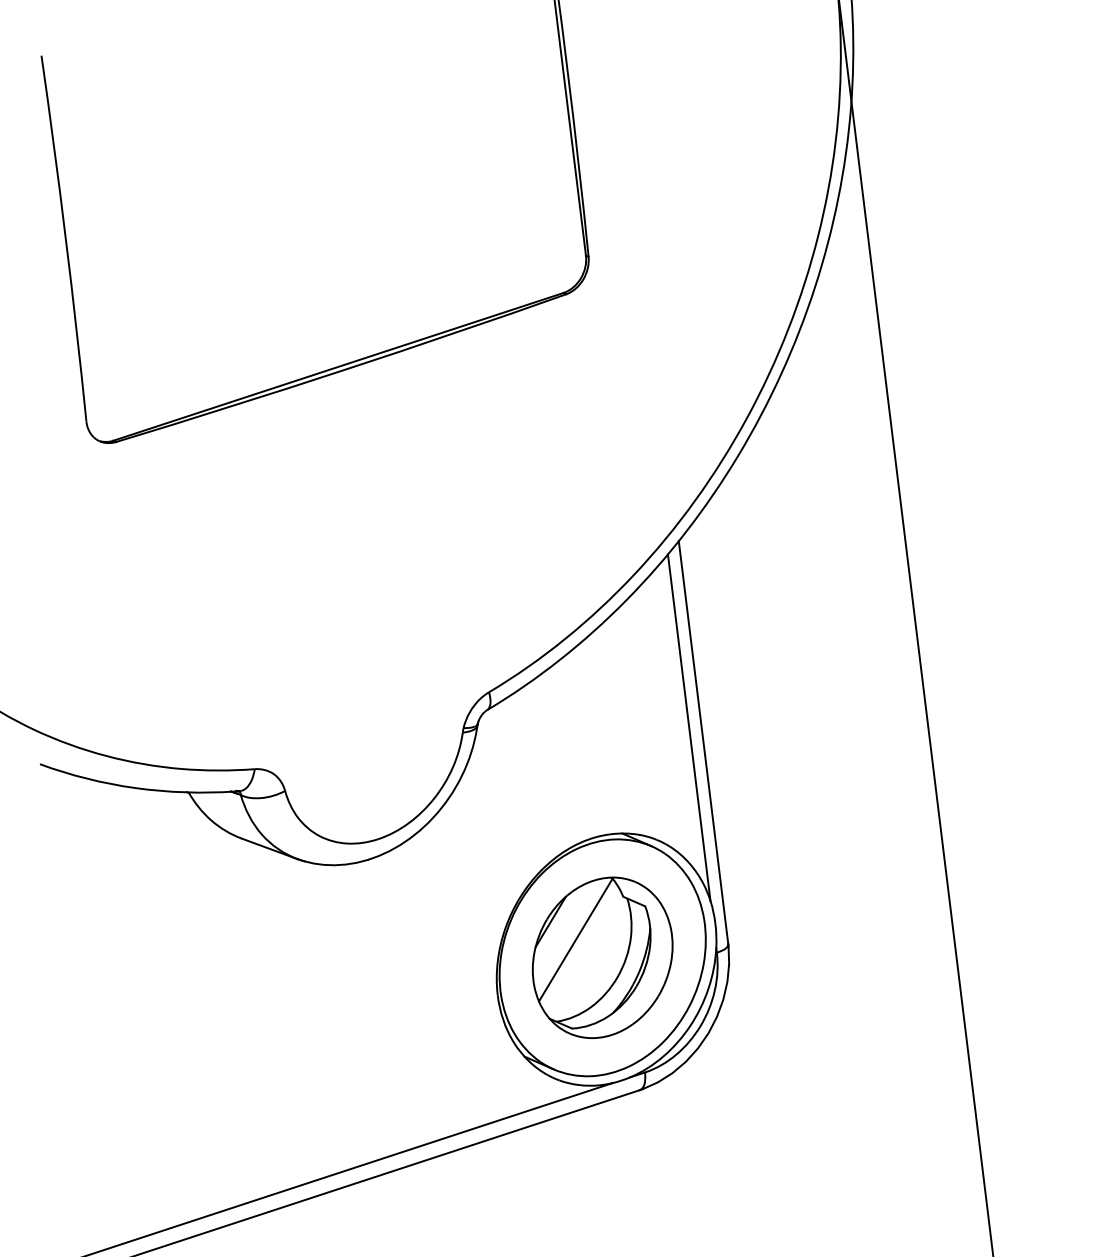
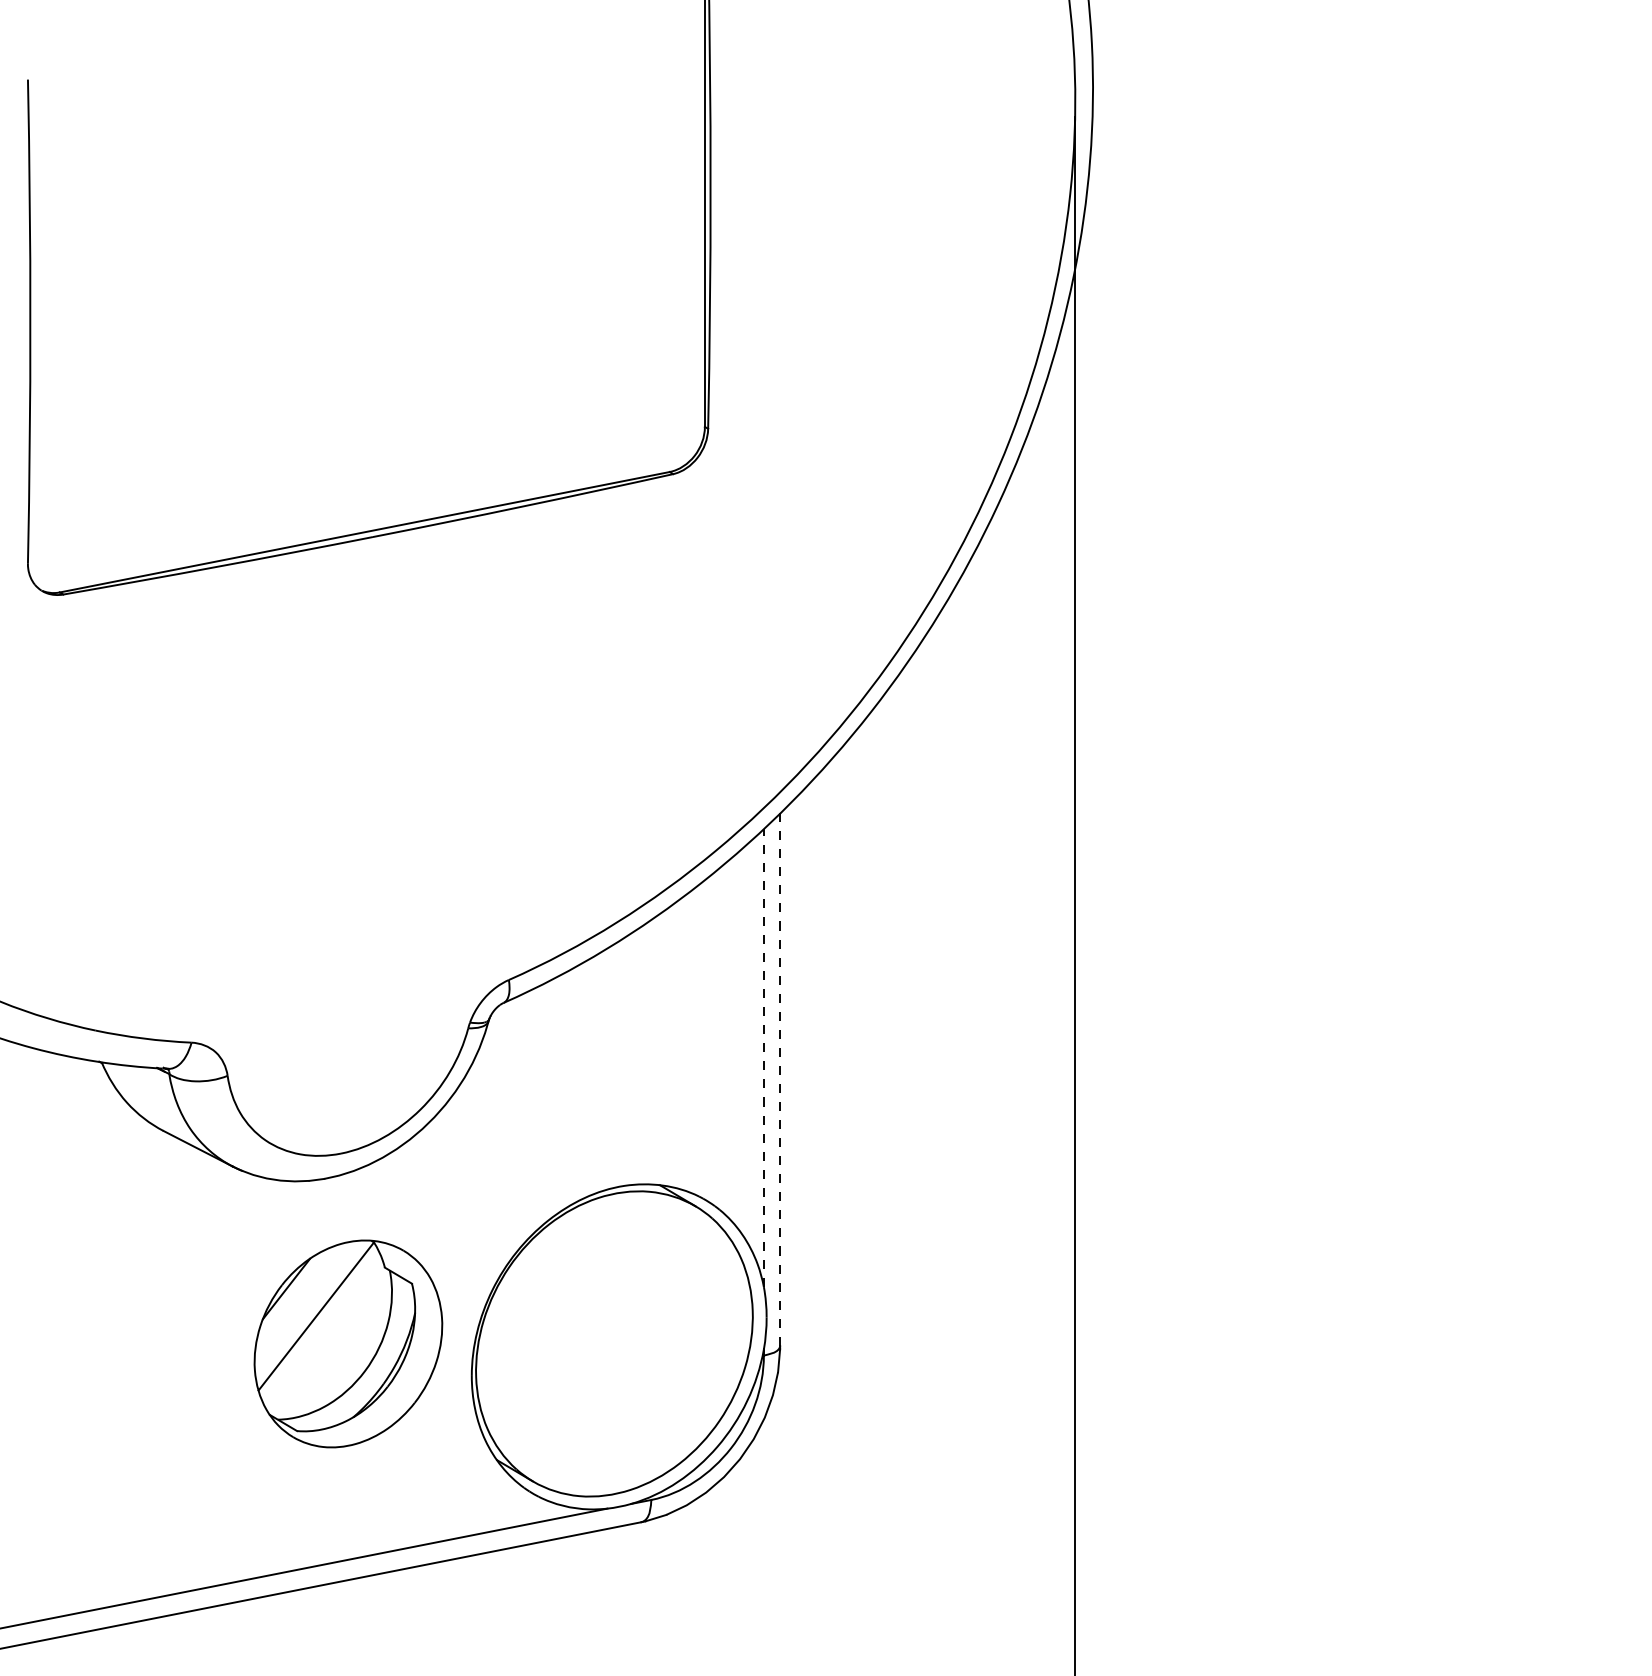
line: (688, 728) -> (763, 1058), solid -> dashed
line: (703, 743) -> (780, 1080), solid -> dashed
part: (602, 957) -> (348, 1343), moved

